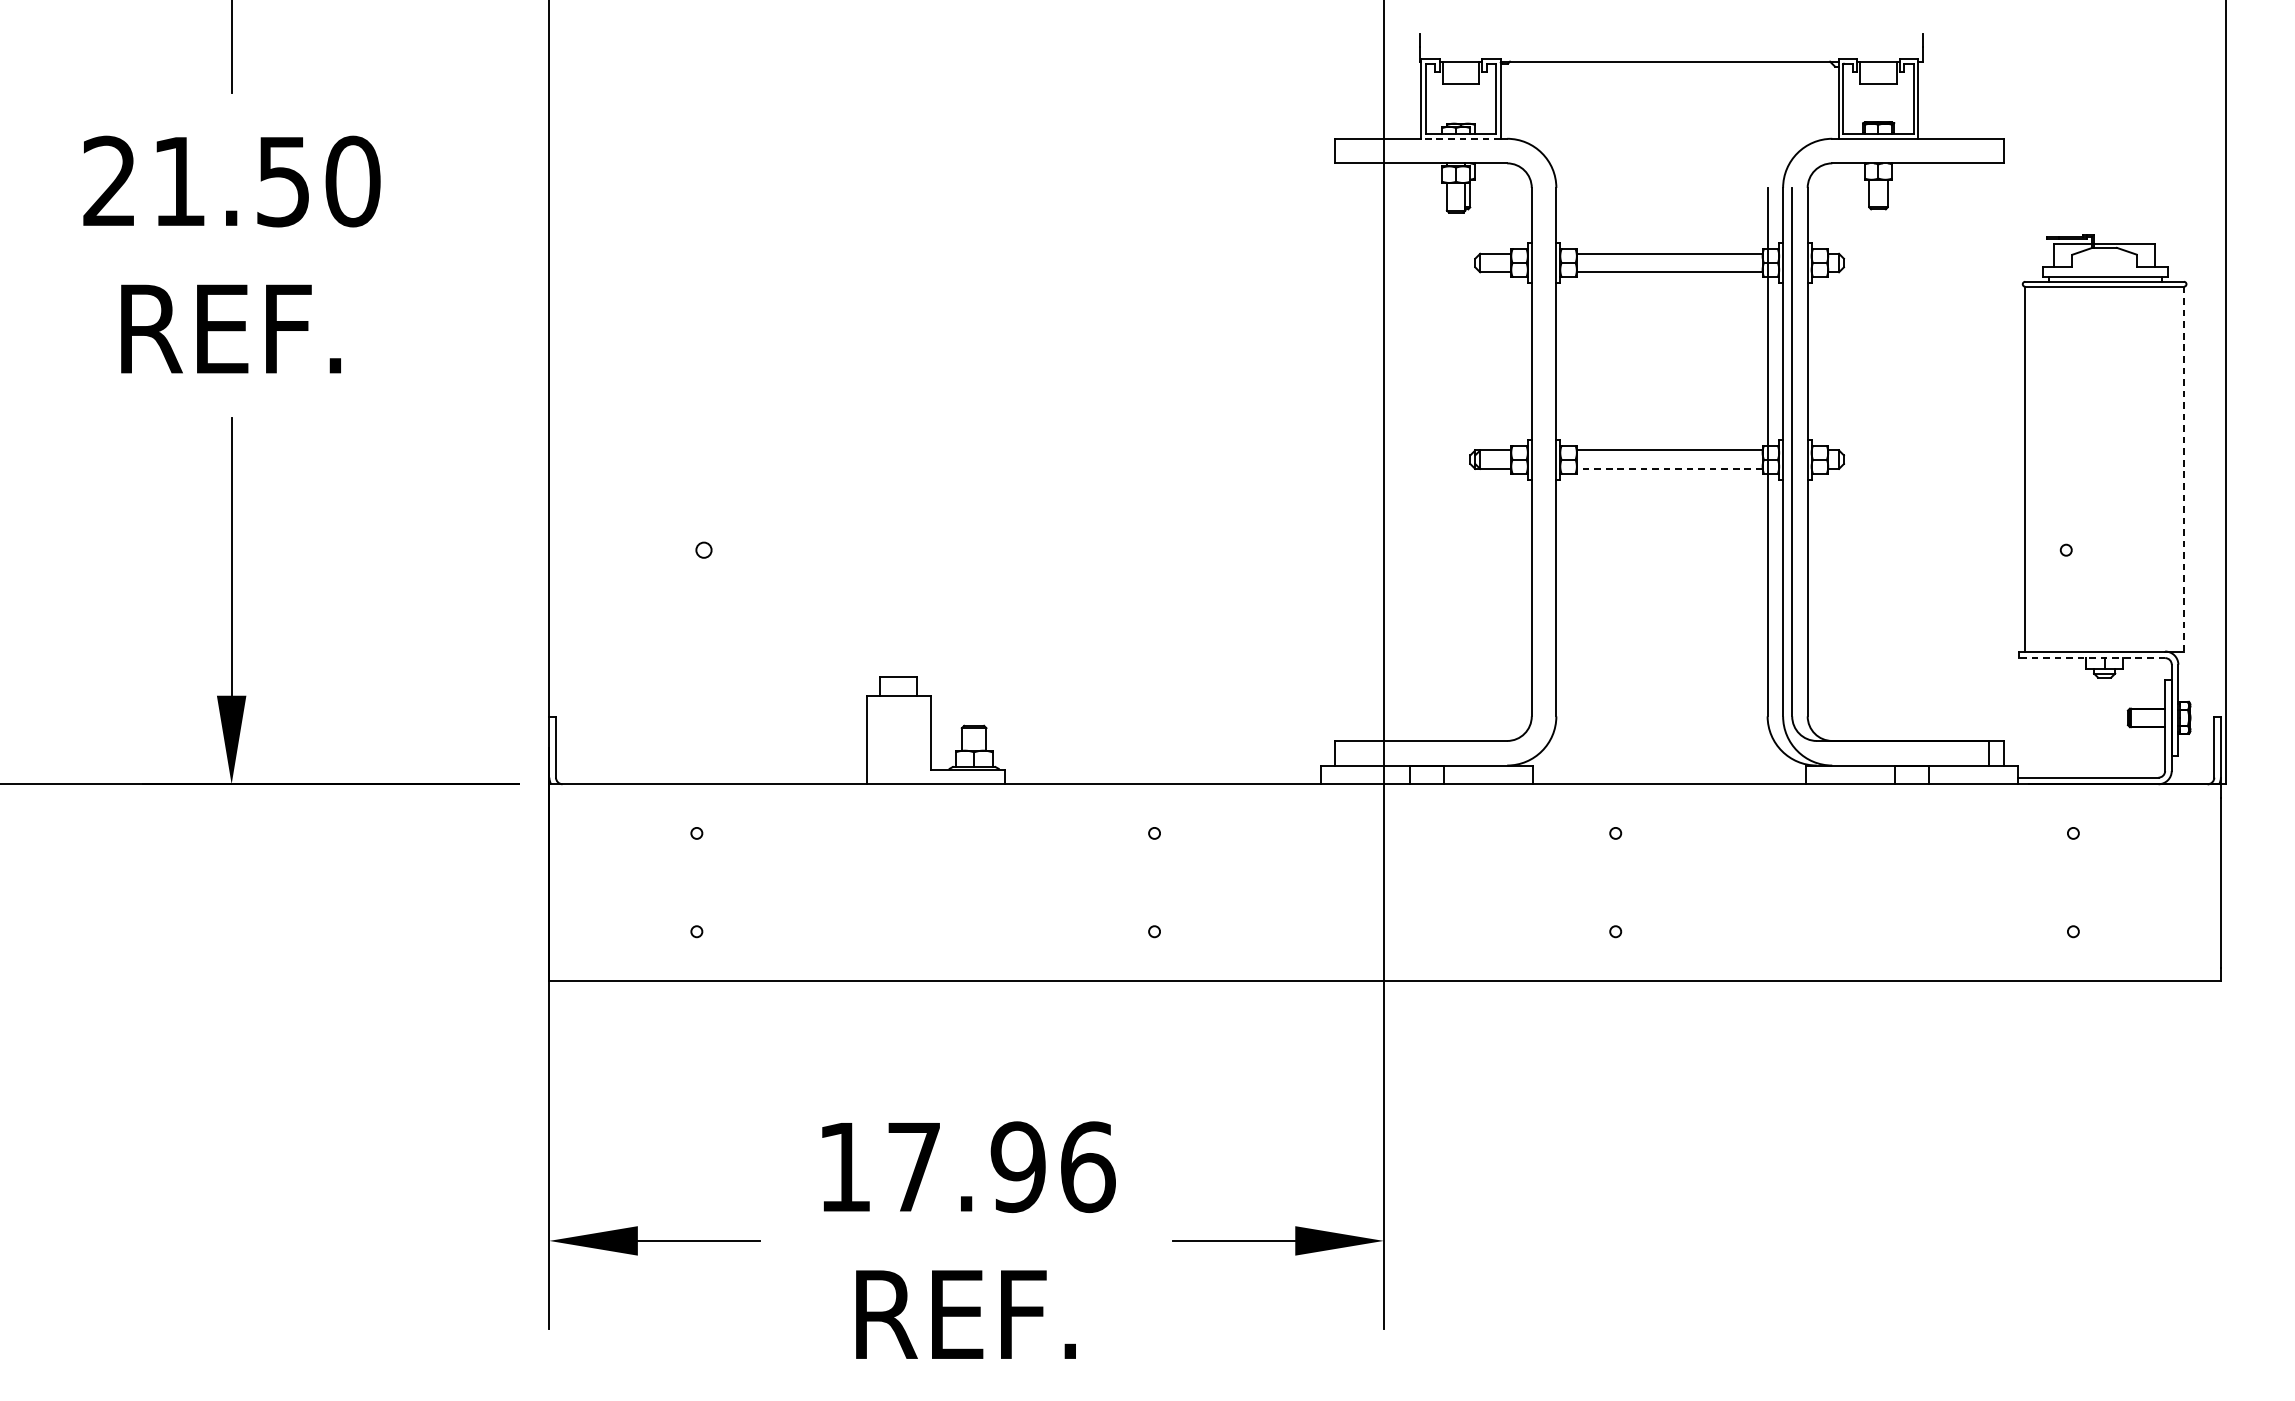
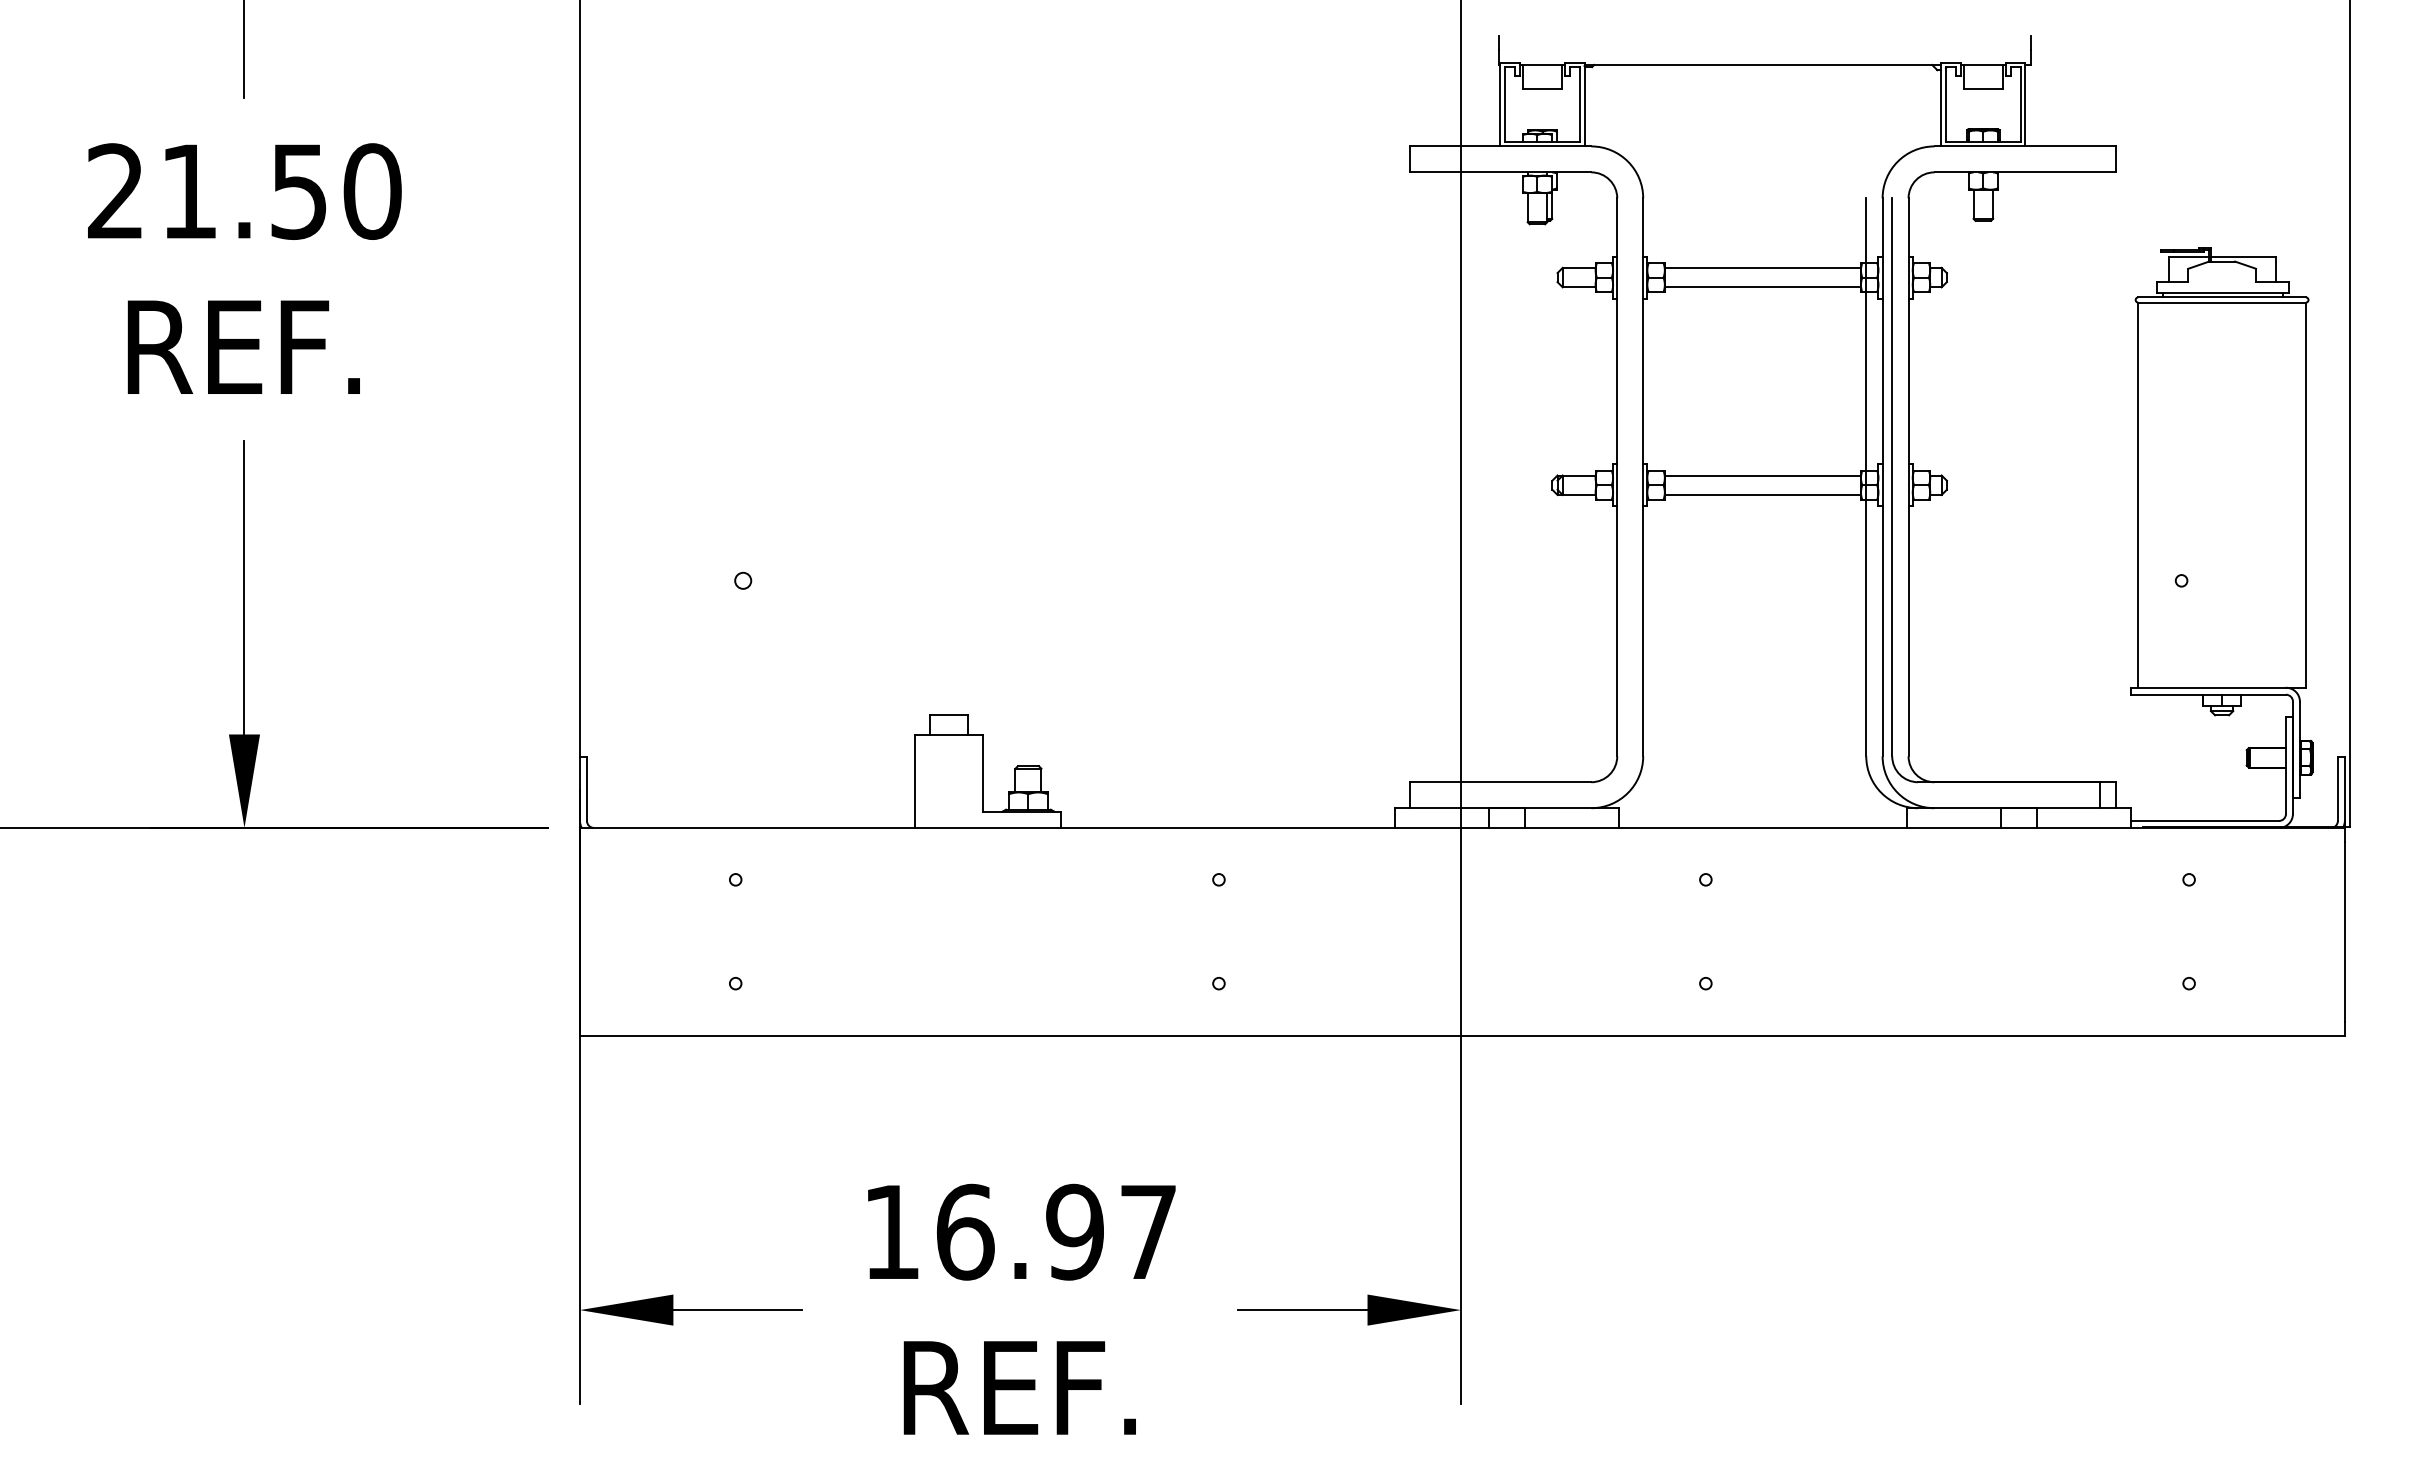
line: (1460, 138) -> (1542, 146), dashed -> solid
line: (1669, 468) -> (1762, 494), dashed -> solid
line: (2183, 469) -> (2305, 495), dashed -> solid
line: (2091, 657) -> (2208, 694), dashed -> solid
text: (1001, 1166) -> (1057, 1231), 17.96 -> 16.97

